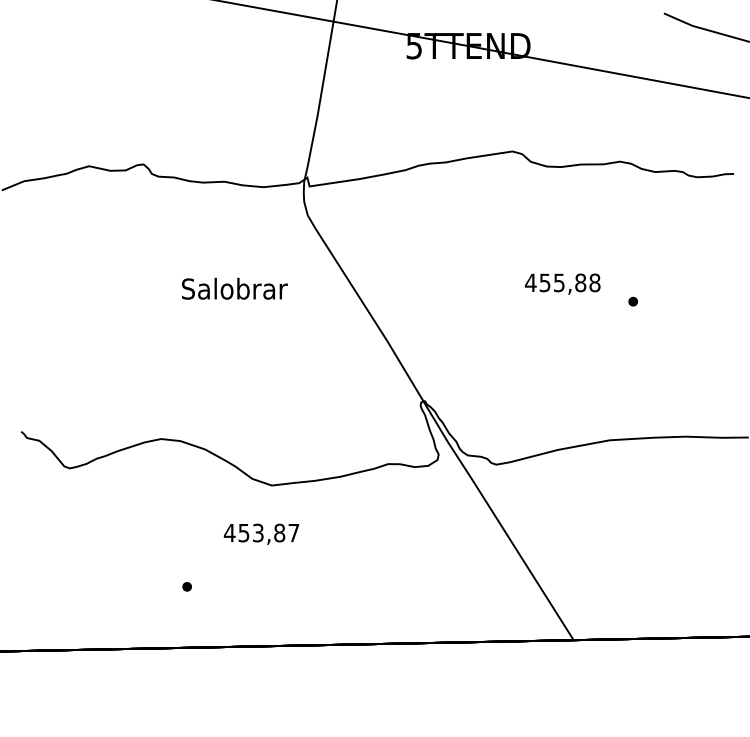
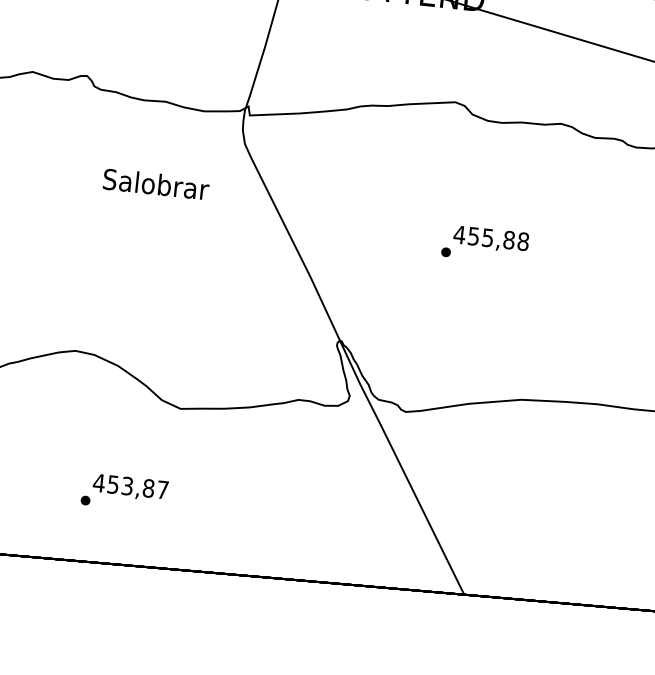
text: (234, 288) -> (155, 183), moved
part: (632, 301) -> (445, 252), moved
text: (261, 533) -> (130, 486), moved

